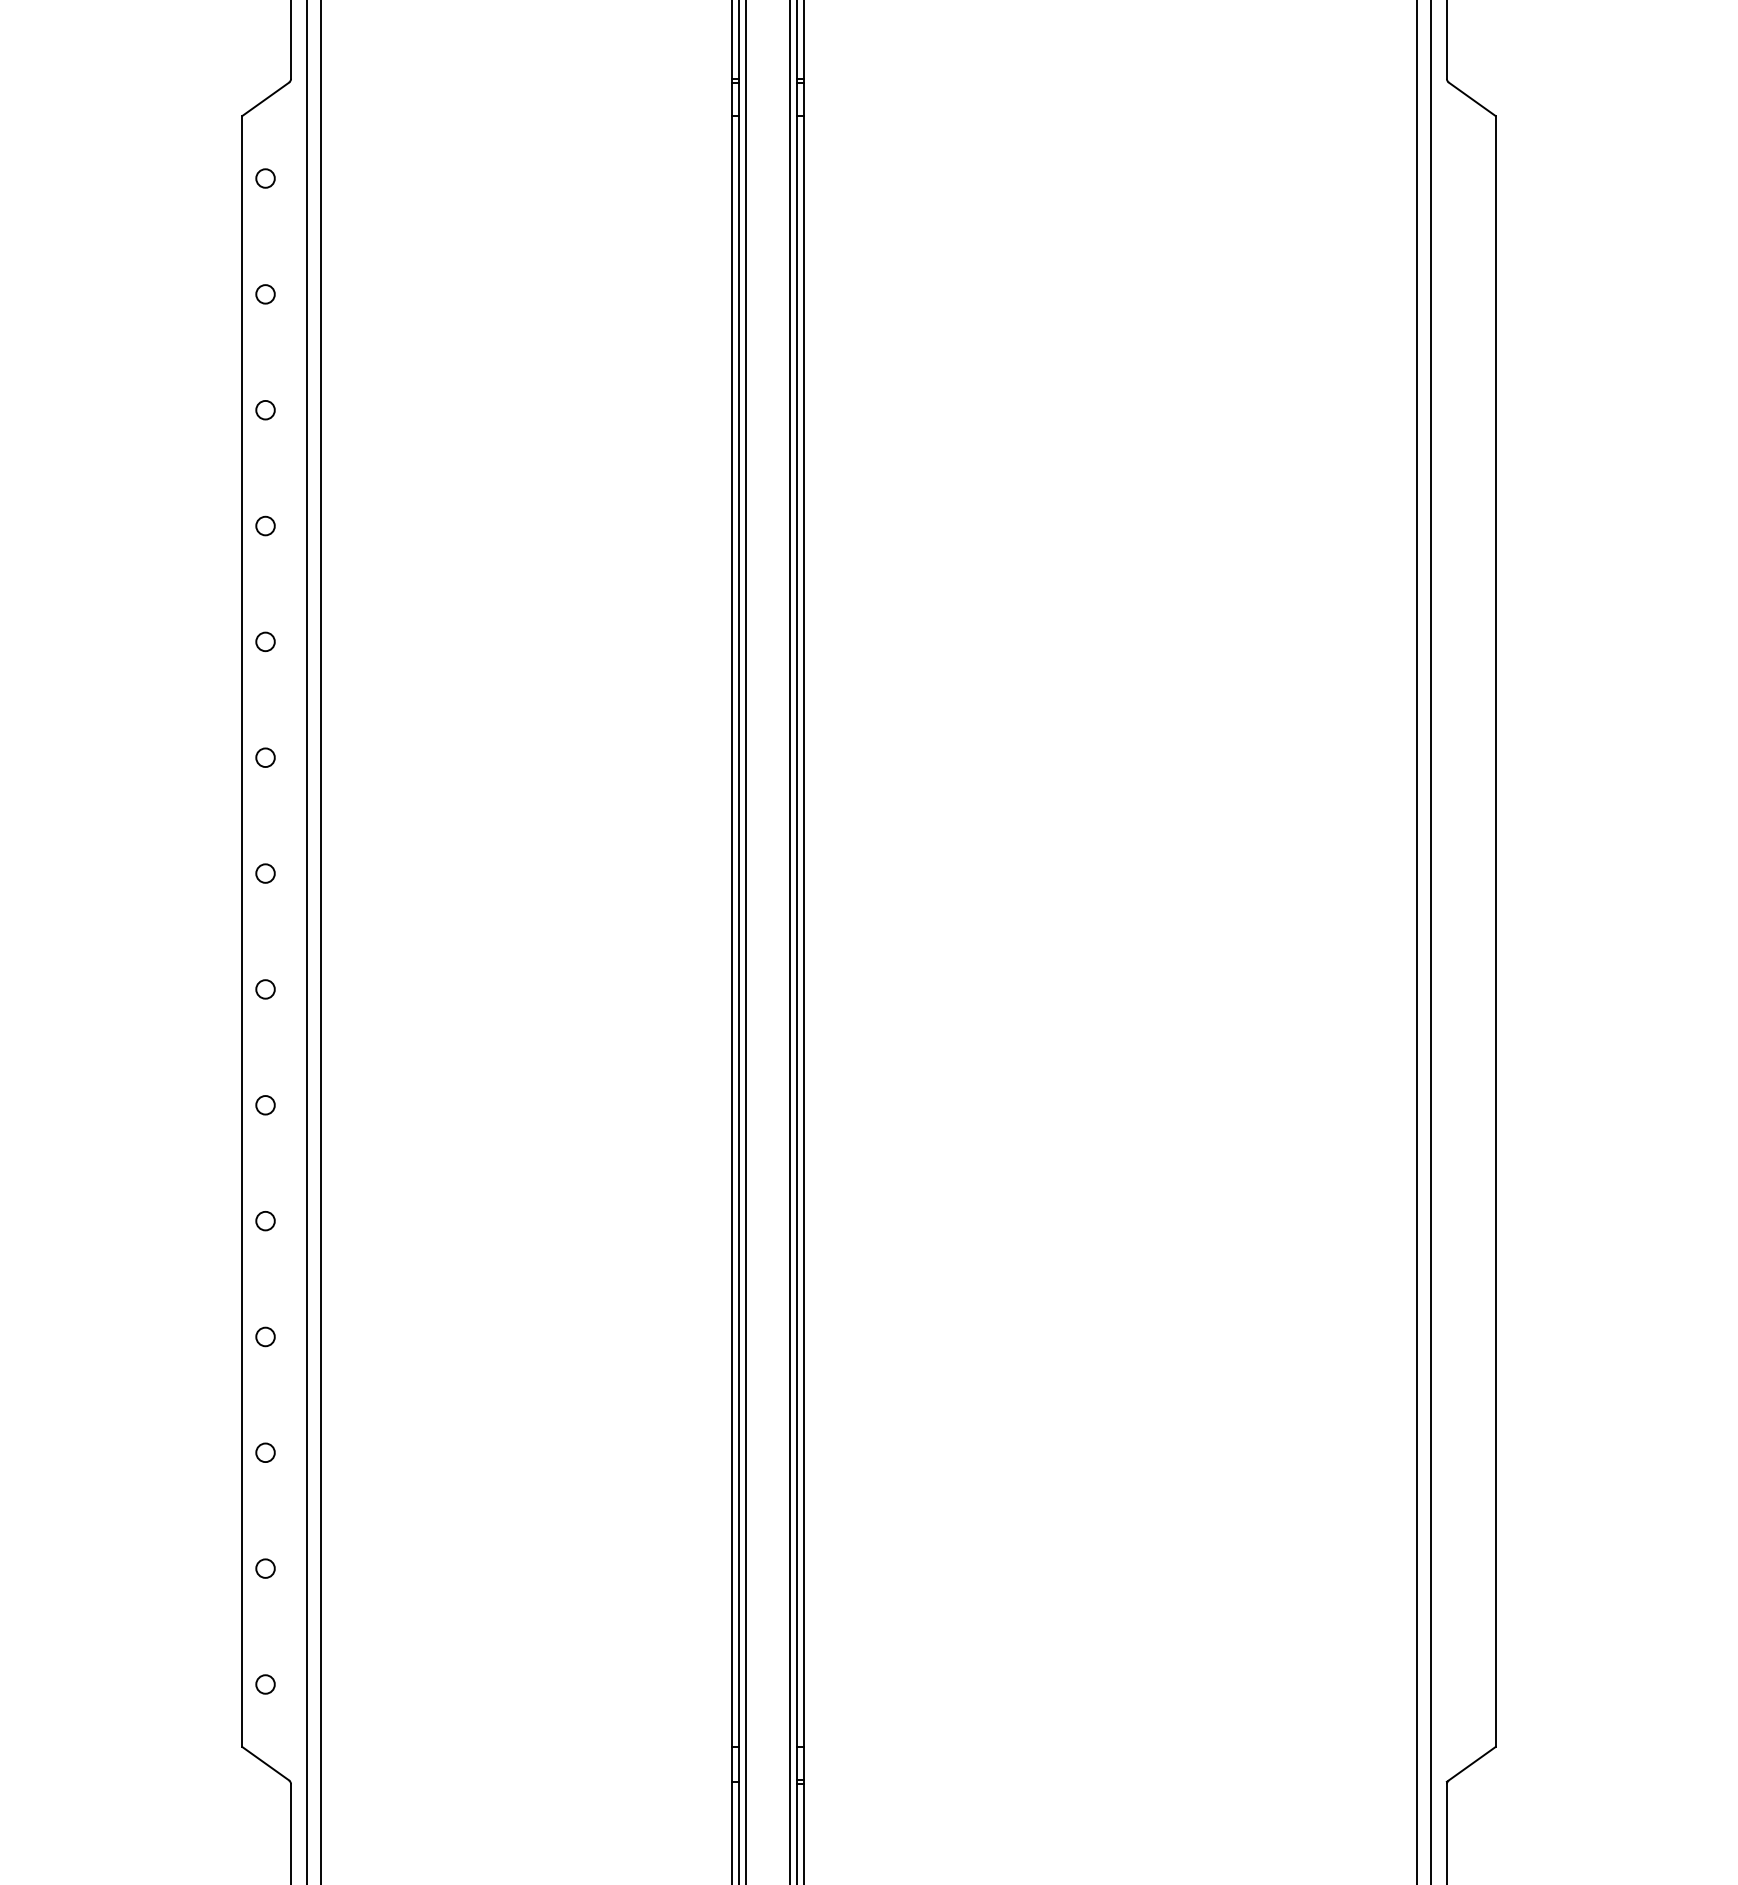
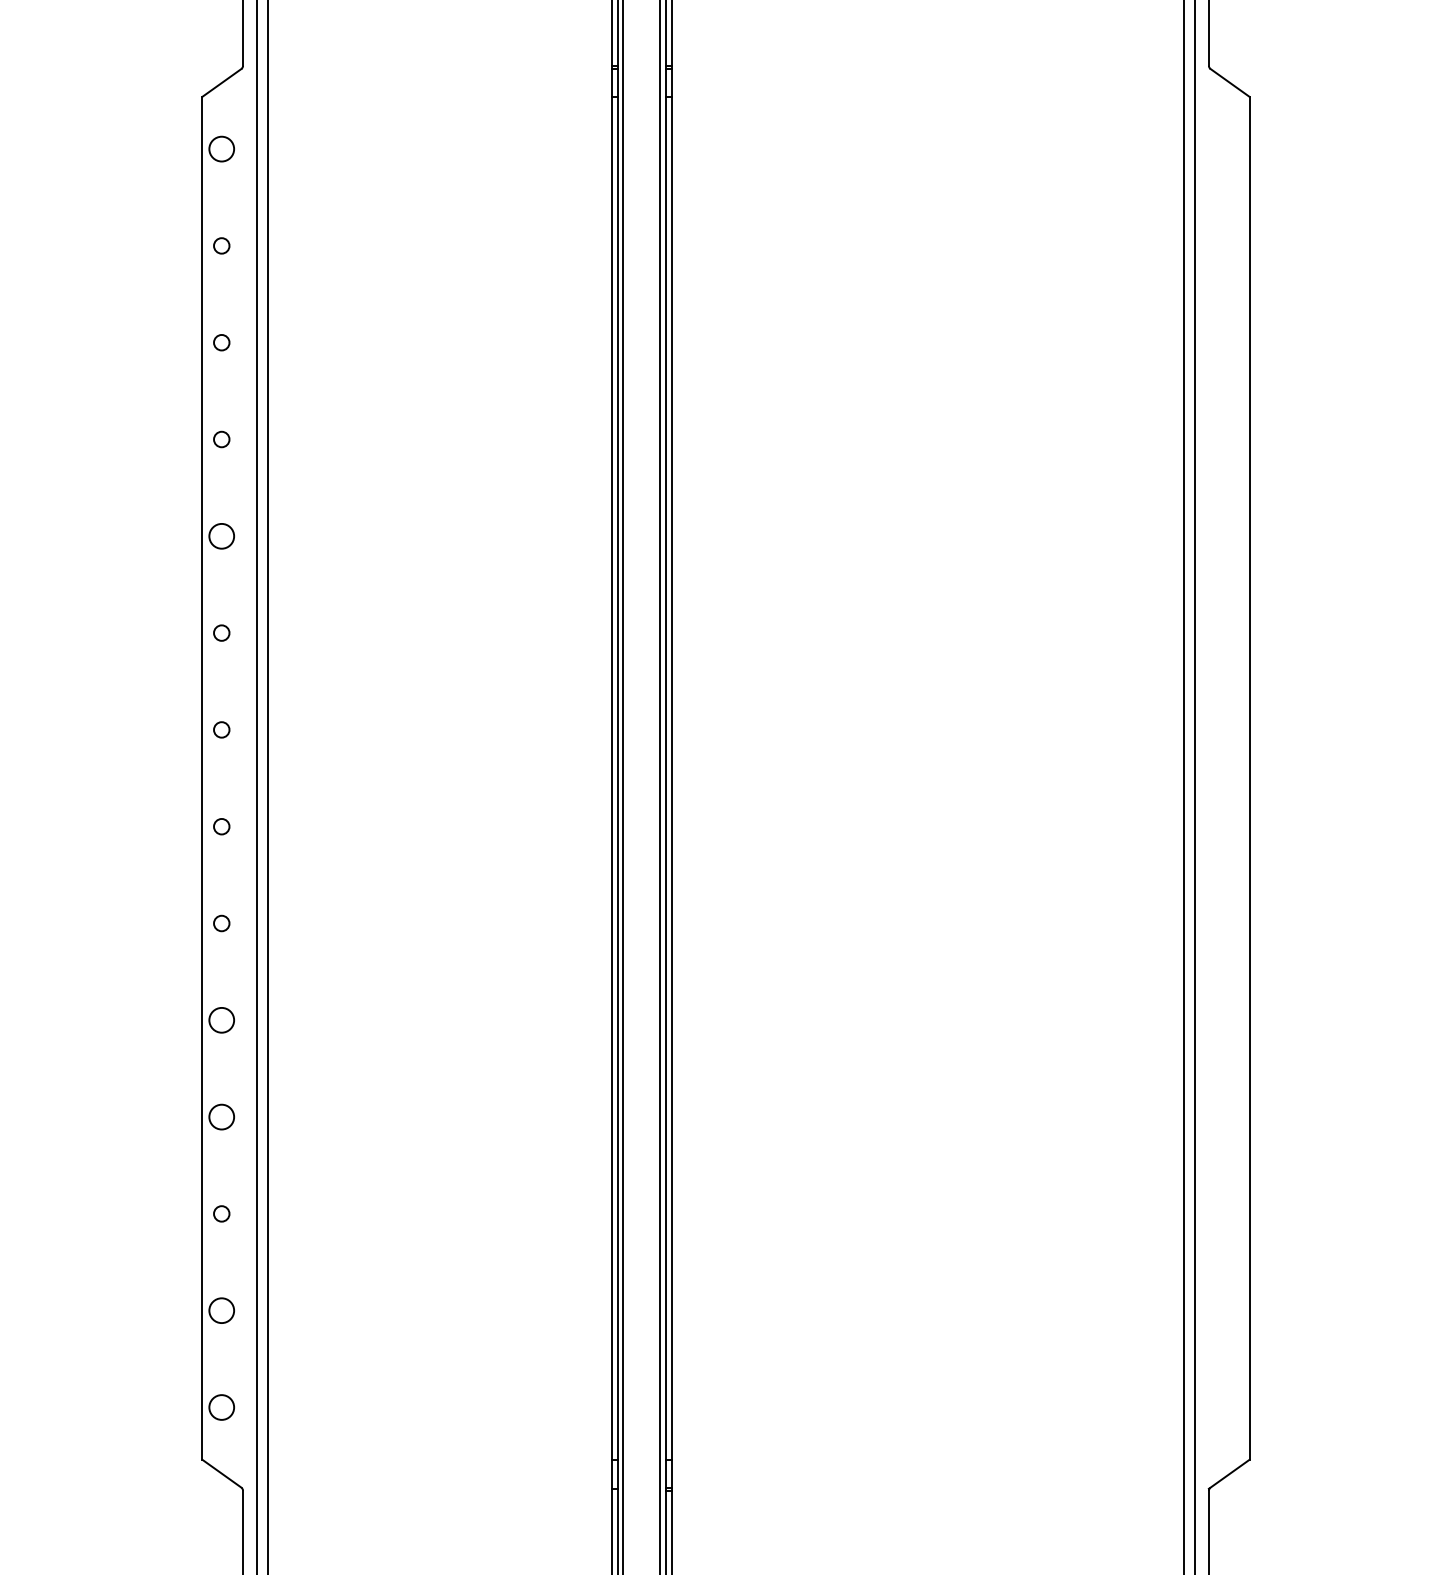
circle: (265, 178) -> (221, 149), size x1.6
circle: (265, 641) -> (221, 535), size x1.6
circle: (265, 1220) -> (221, 1019), size x1.6
circle: (265, 1336) -> (221, 1116), size x1.6
circle: (265, 1568) -> (221, 1310), size x1.6
circle: (265, 1684) -> (221, 1407), size x1.6

